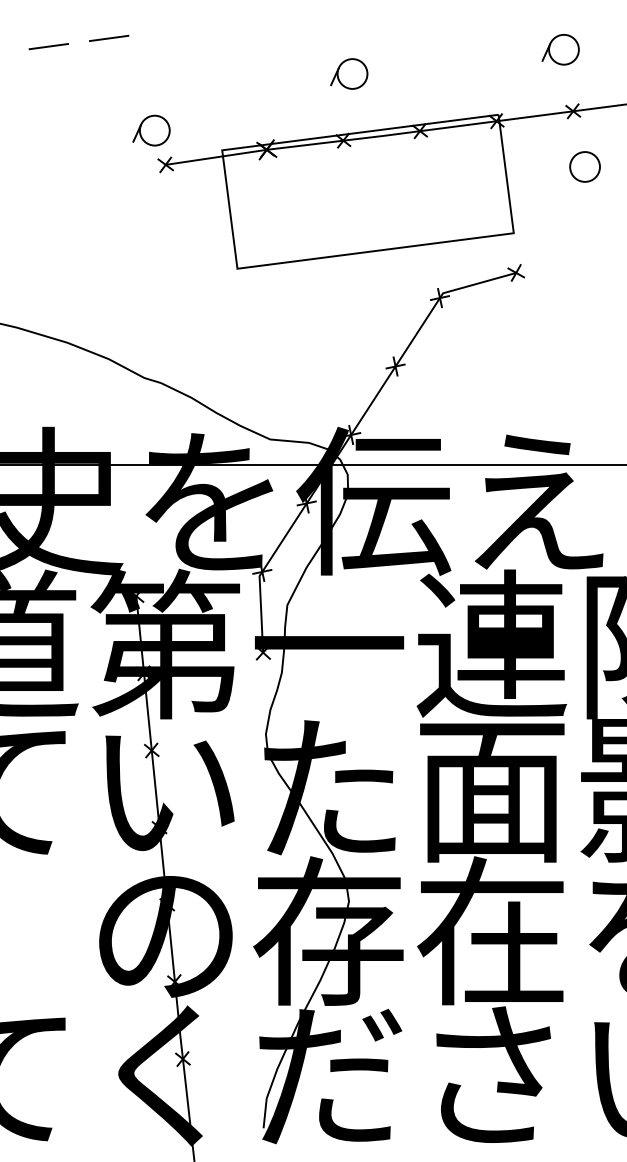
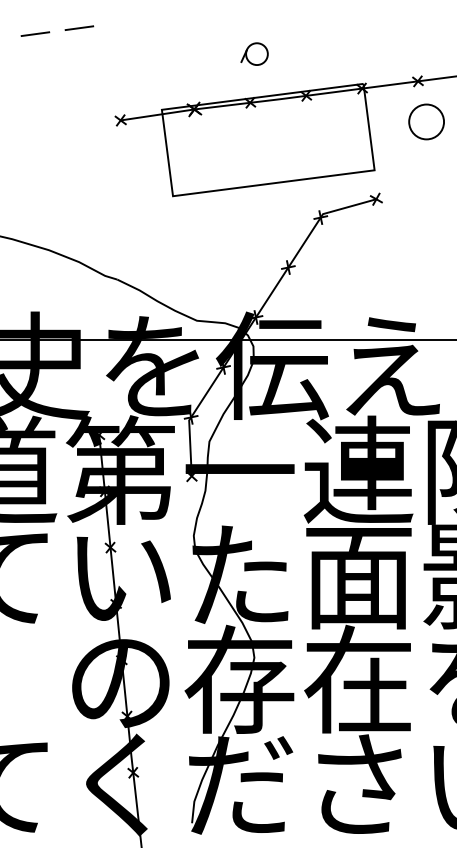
part: (560, 49) -> (408, 36), removed
part: (151, 130) -> (110, 95), removed
circle: (584, 166) -> (426, 121), size x1.6

